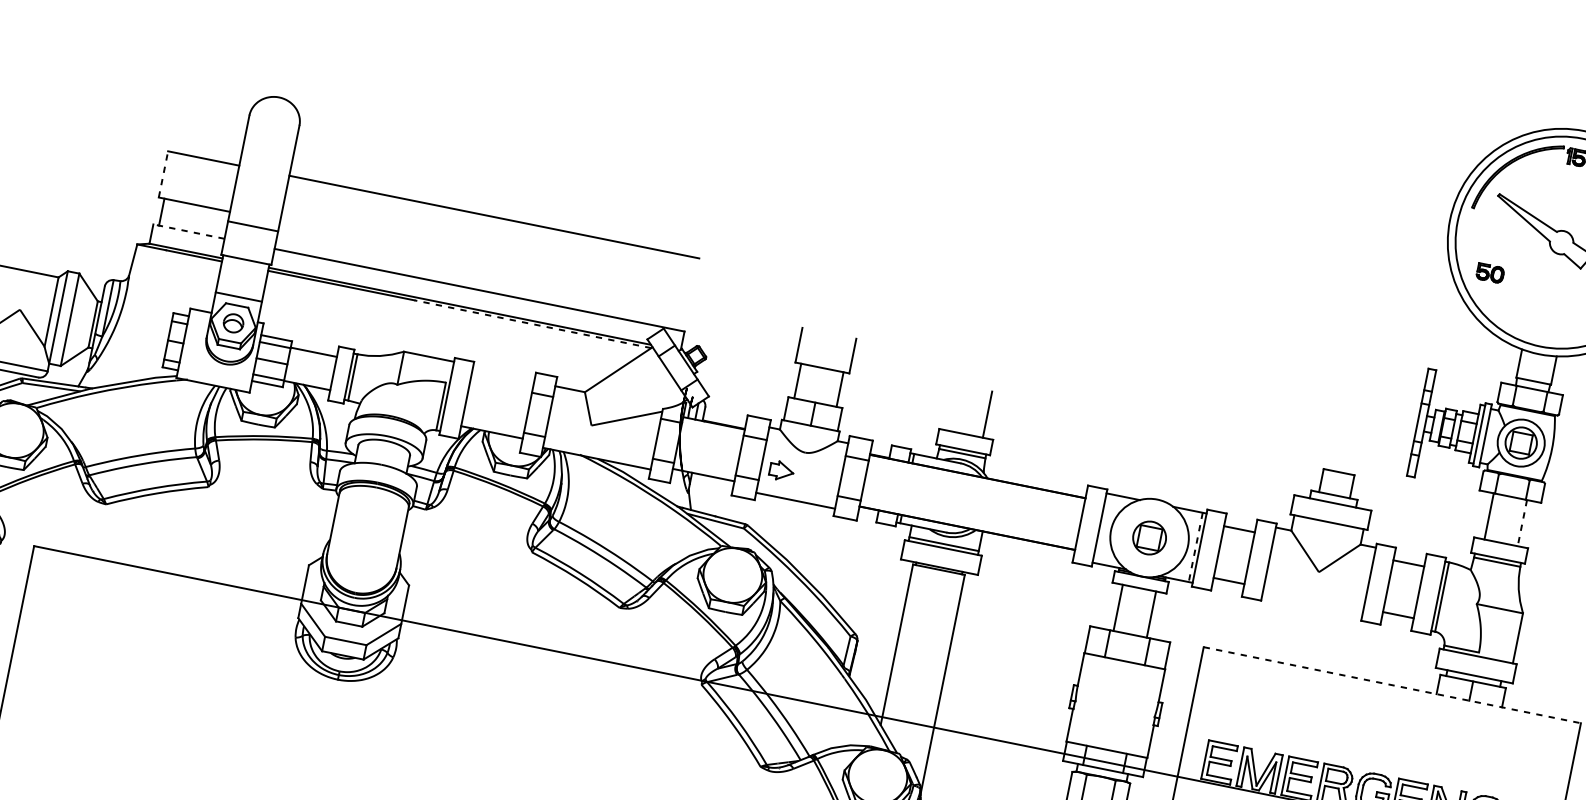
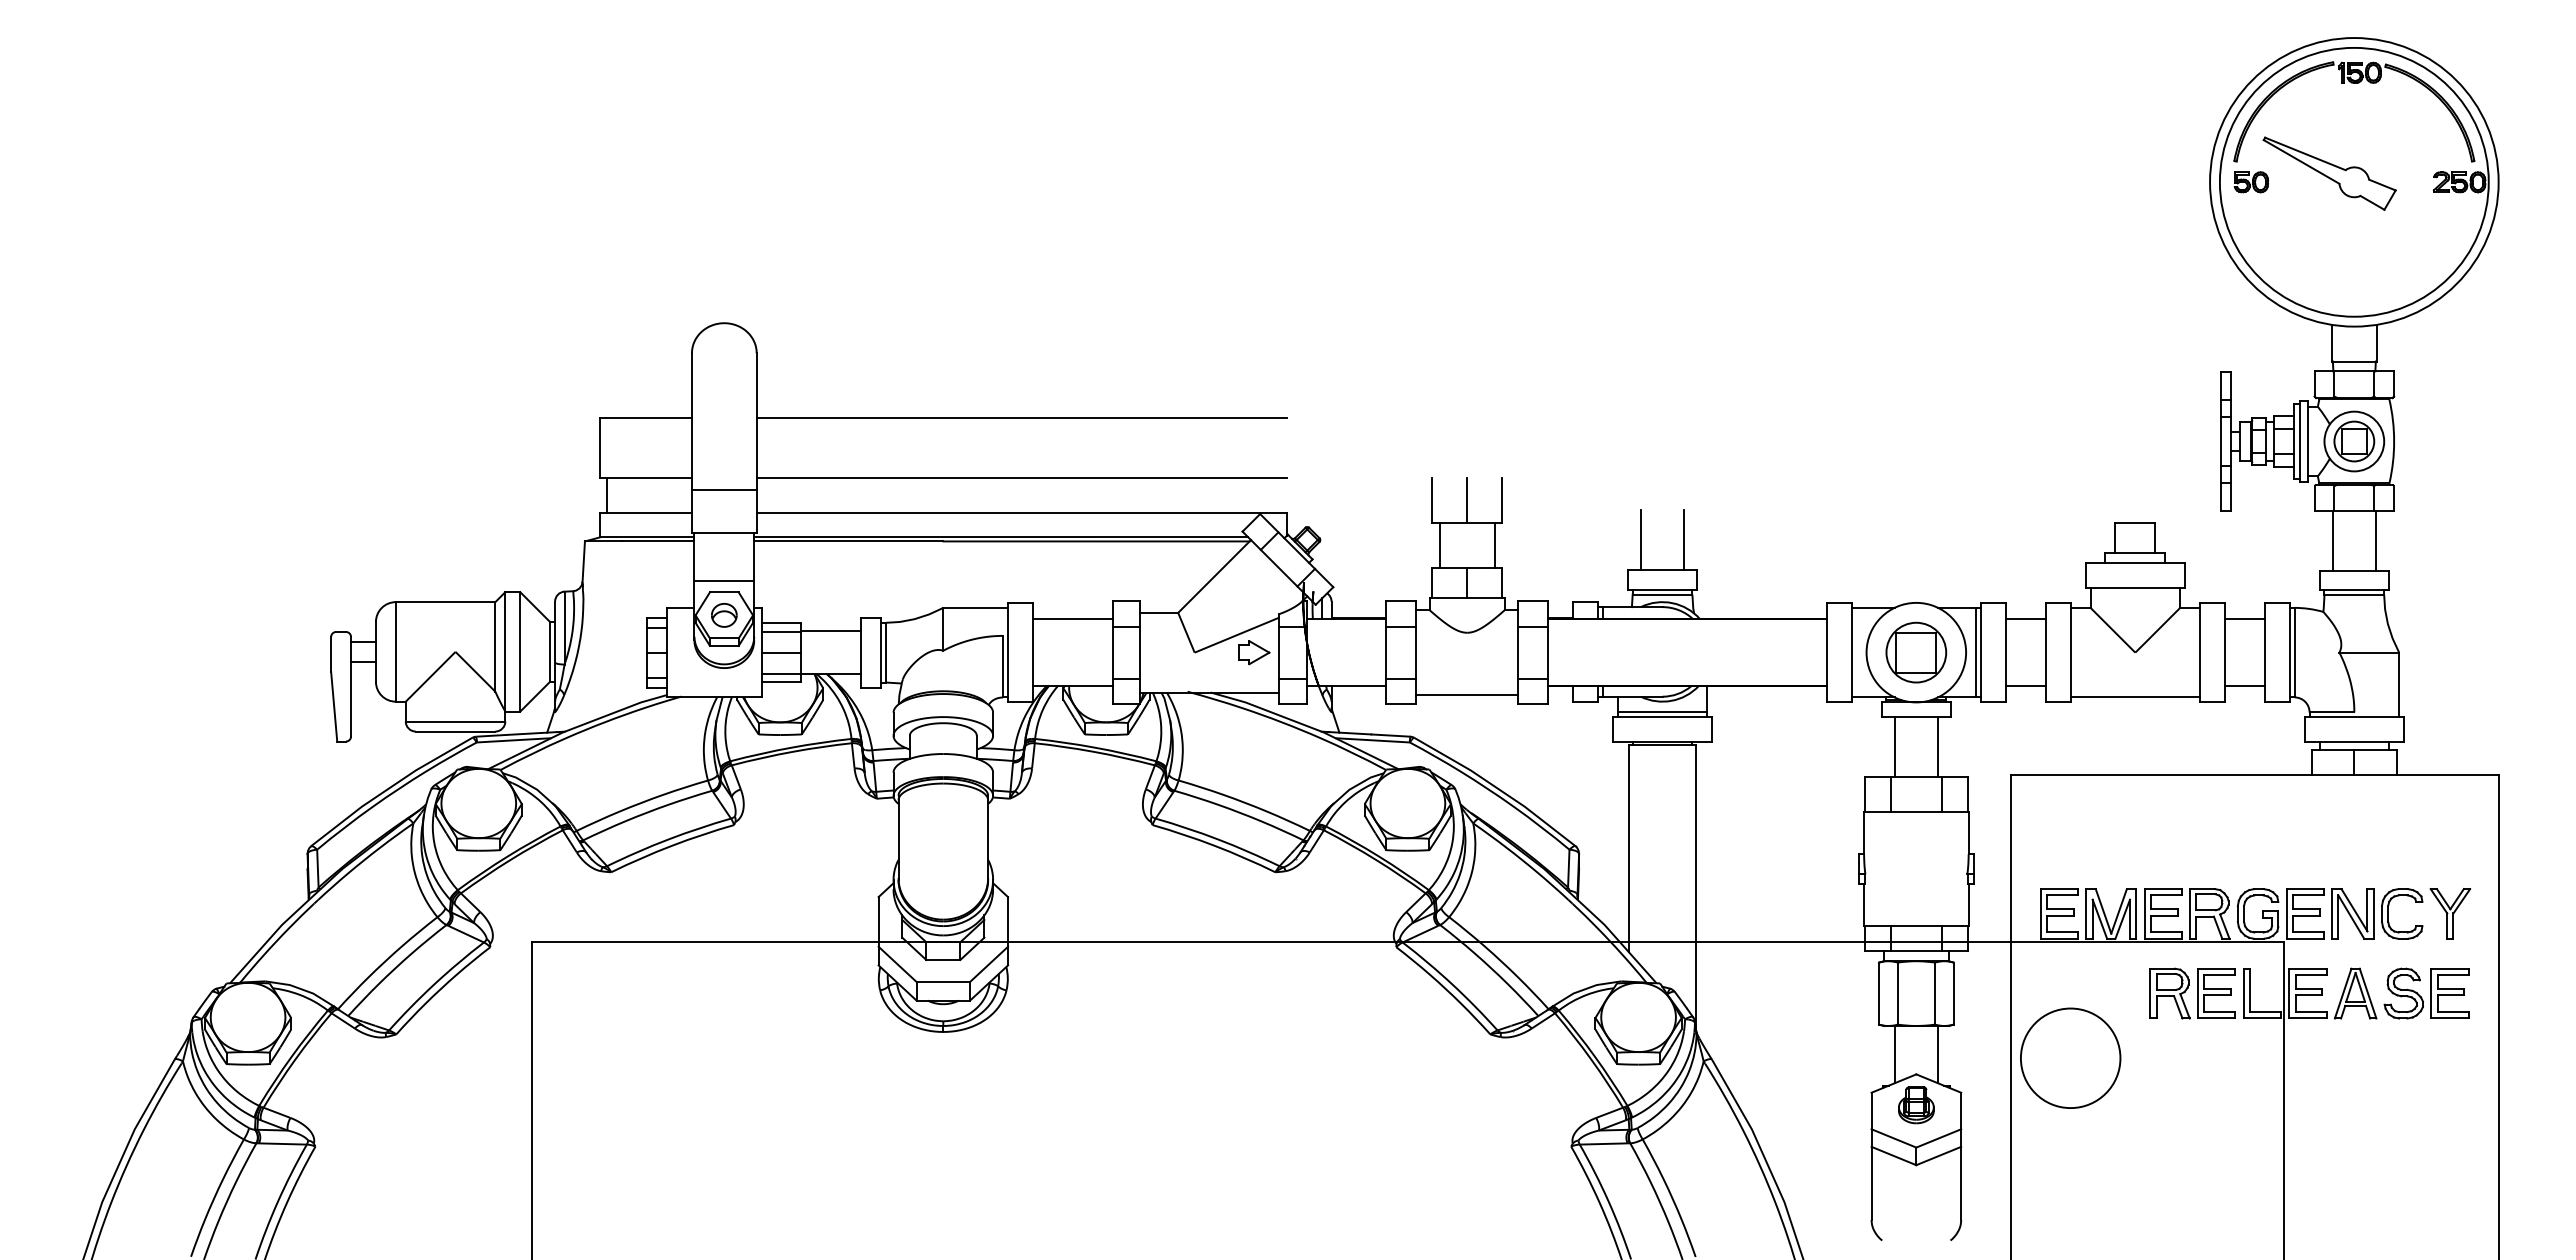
line: (163, 174) -> (599, 447), dashed -> solid
line: (188, 231) -> (645, 512), dashed -> solid
line: (484, 263) -> (1021, 477), added
part: (1489, 273) -> (2250, 182), moved
line: (532, 324) -> (1095, 541), dashed -> solid
line: (826, 350) -> (1467, 500), added
line: (502, 380) -> (1072, 619), added
line: (954, 407) -> (1641, 539), added
part: (781, 471) -> (1254, 652), moved
line: (1522, 522) -> (2375, 540), dashed -> solid
part: (1149, 537) -> (1916, 652), size x1.43
line: (1196, 547) -> (1976, 652), dashed -> solid
line: (1312, 606) -> (2135, 697), added
line: (1392, 685) -> (2254, 774), dashed -> solid

